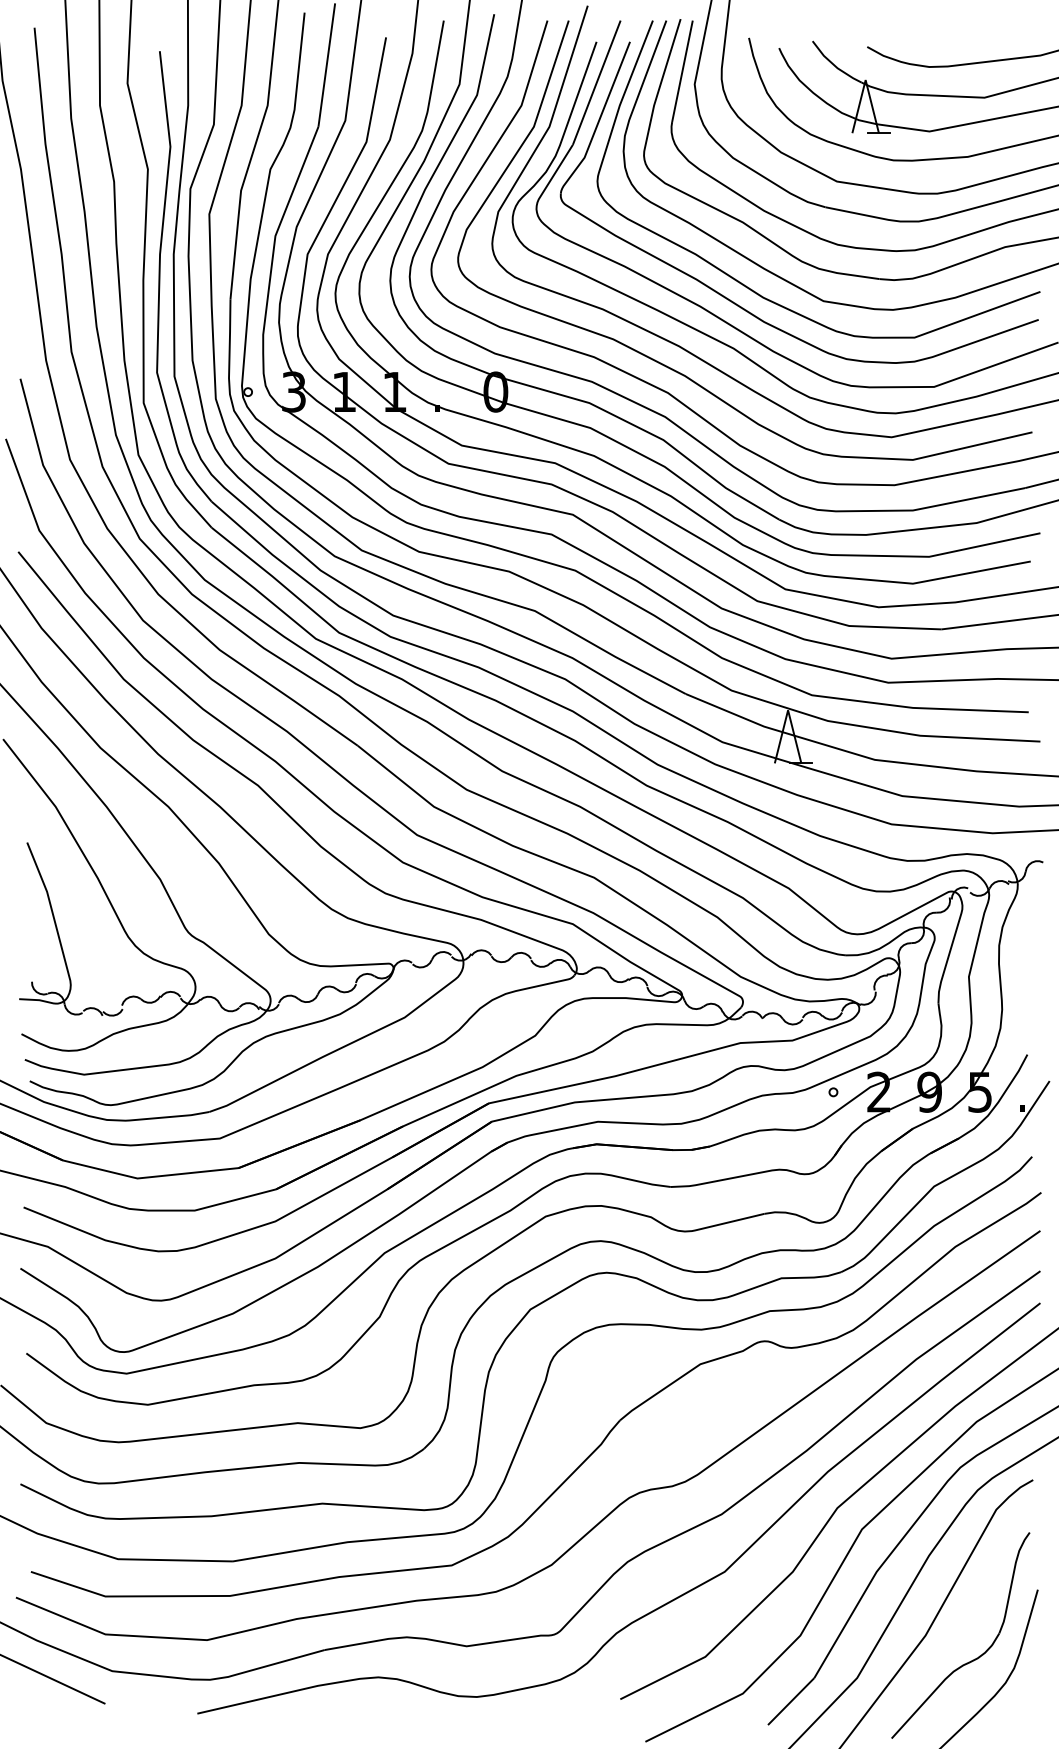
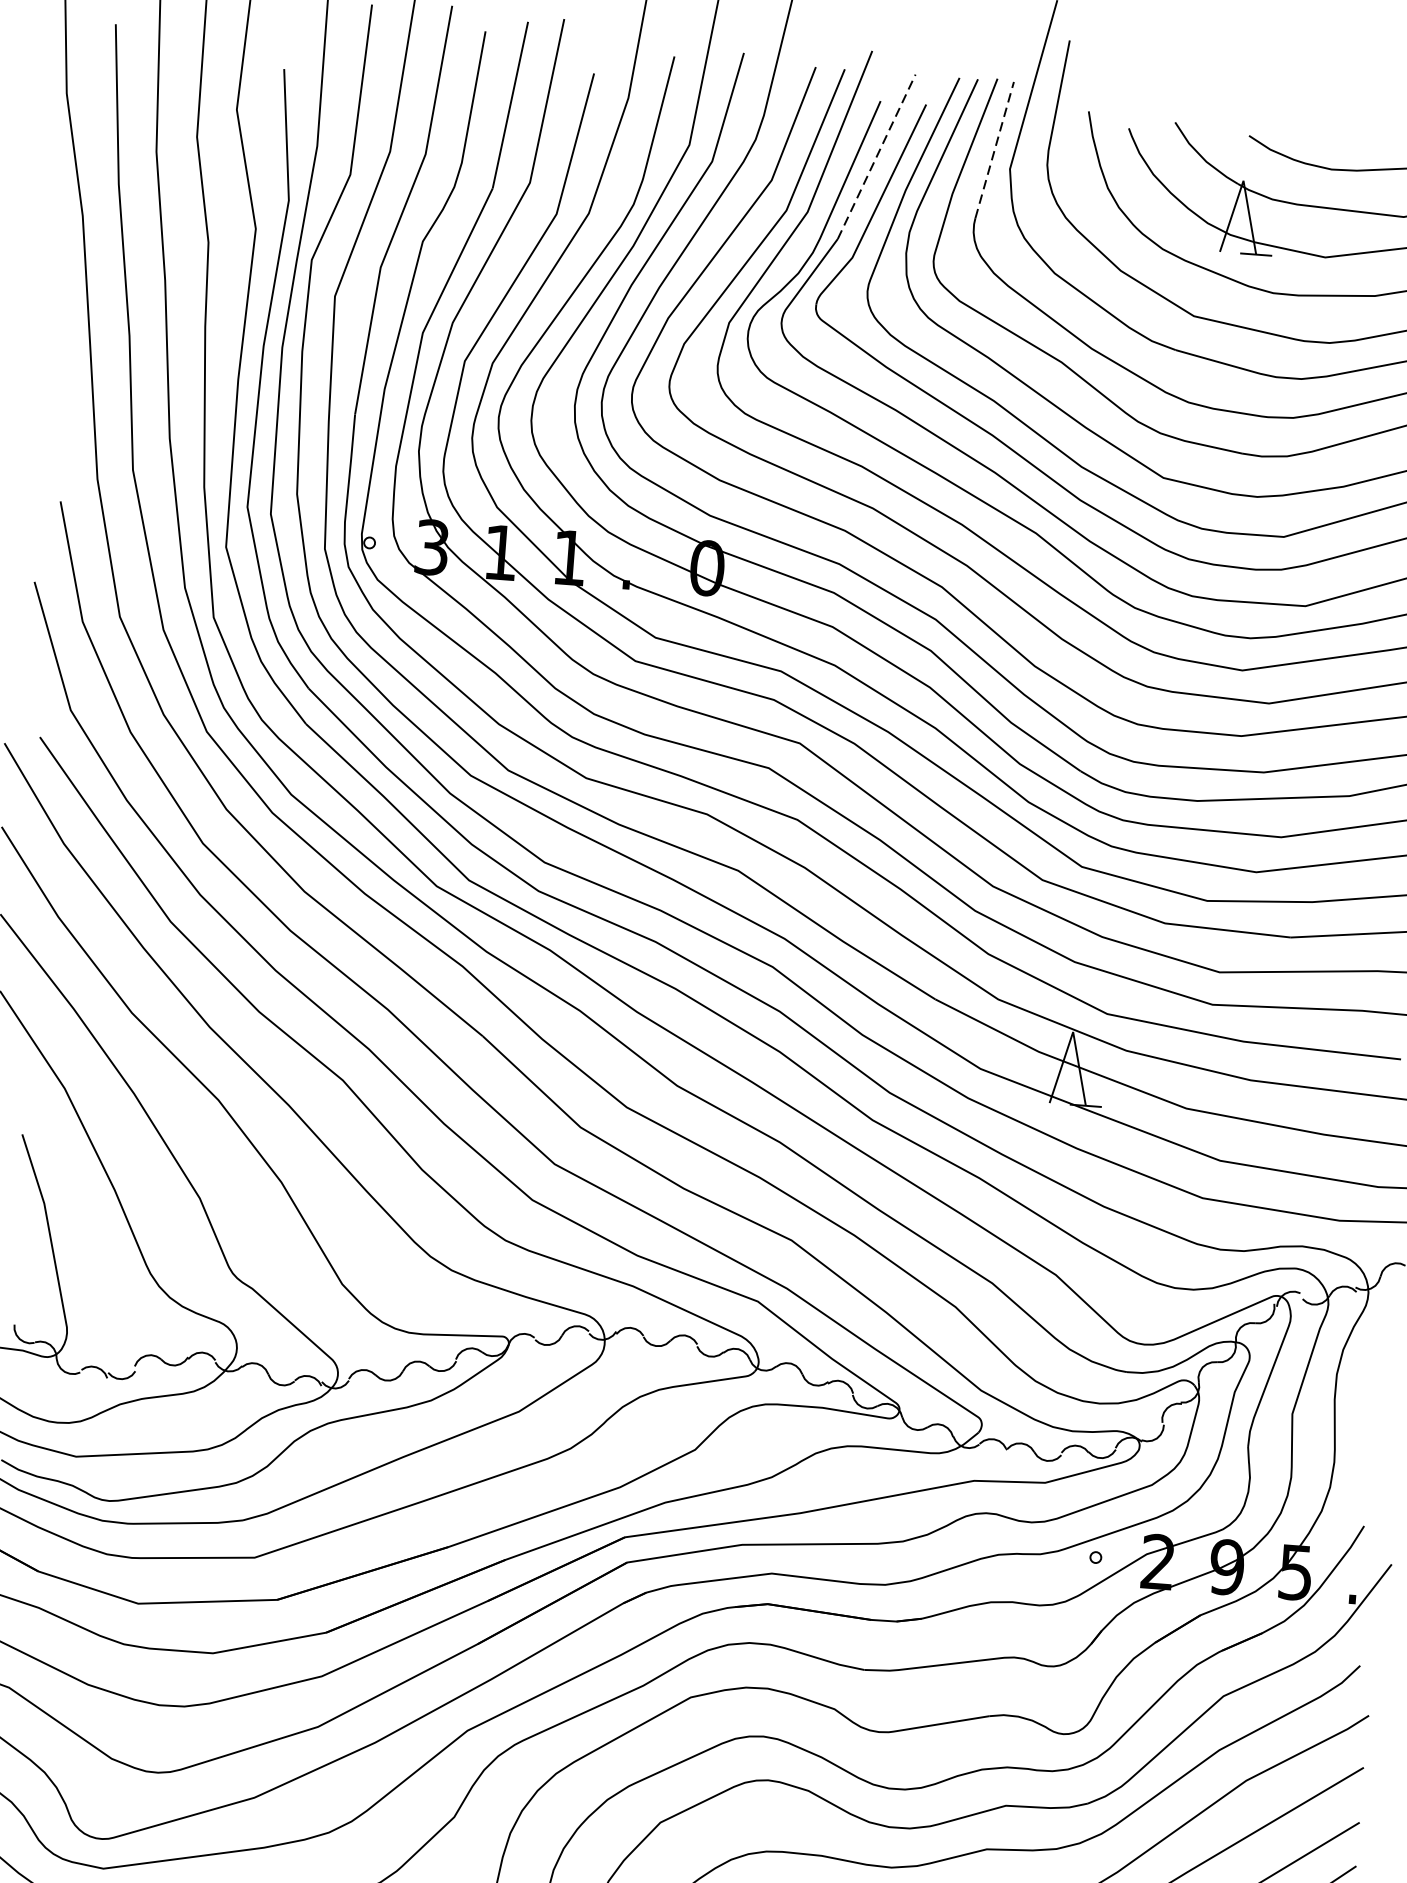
line: (682, 71) -> (994, 150), solid -> dashed
line: (596, 82) -> (876, 156), solid -> dashed

